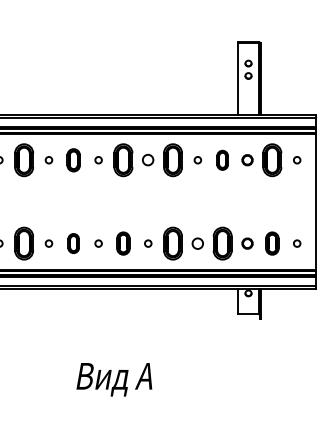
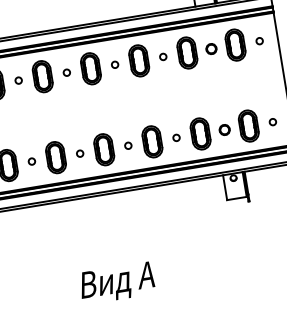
part: (73, 160) -> (42, 76), size x1.43
circle: (148, 160) -> (115, 65), size x0.62
part: (222, 160) -> (187, 53), size x1.67
part: (73, 243) -> (55, 157), size x1.67
part: (123, 243) -> (104, 149), size x1.43
circle: (197, 243) -> (176, 137), size x0.62
part: (272, 243) -> (248, 125), size x1.43

